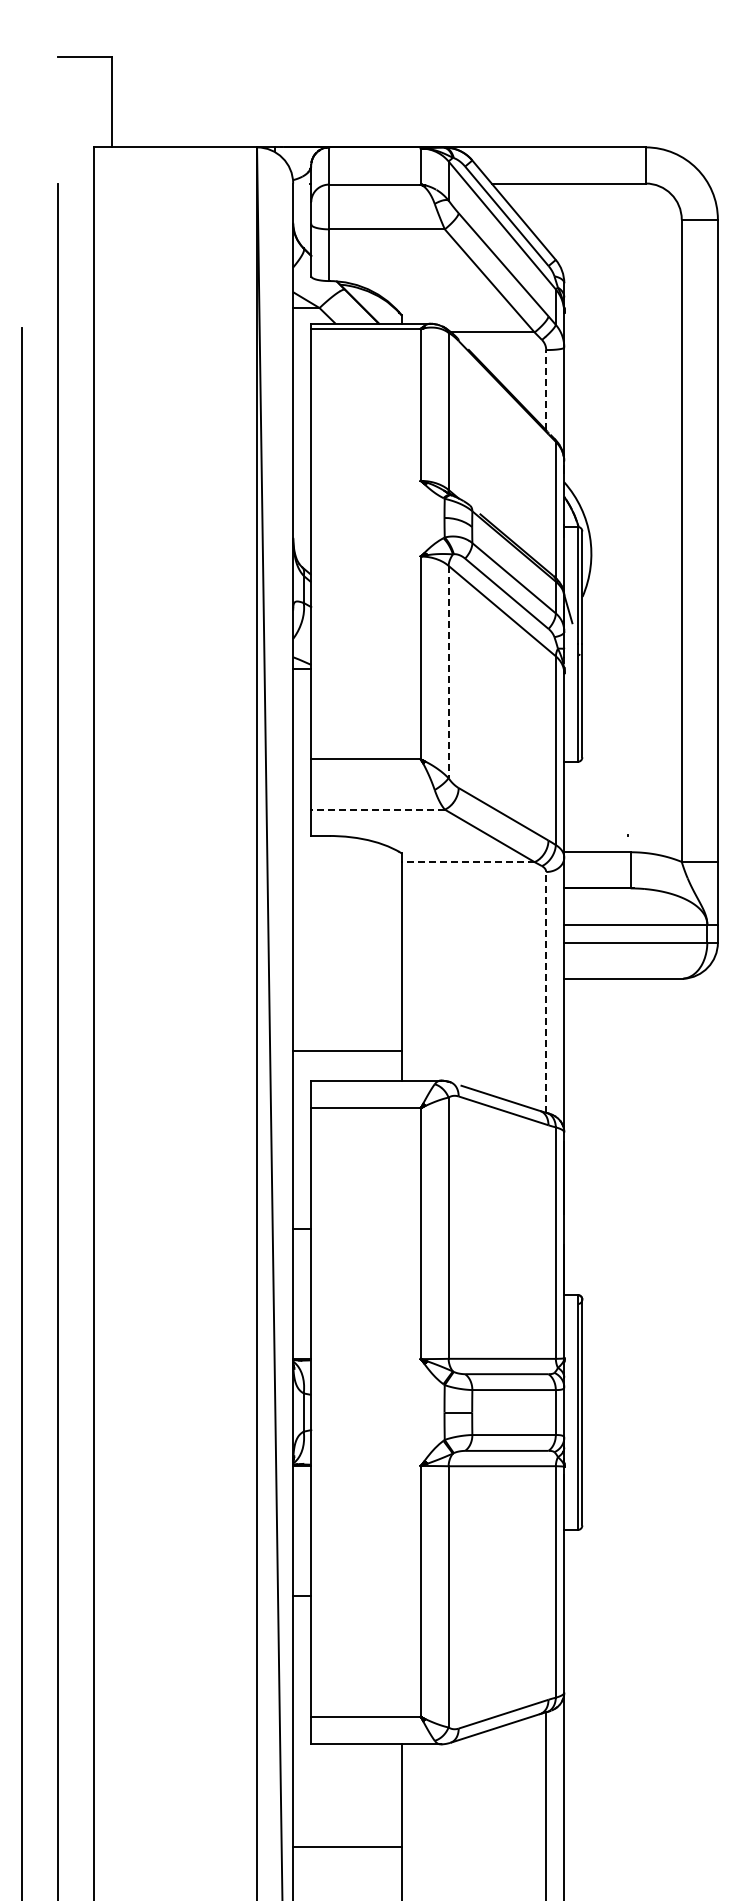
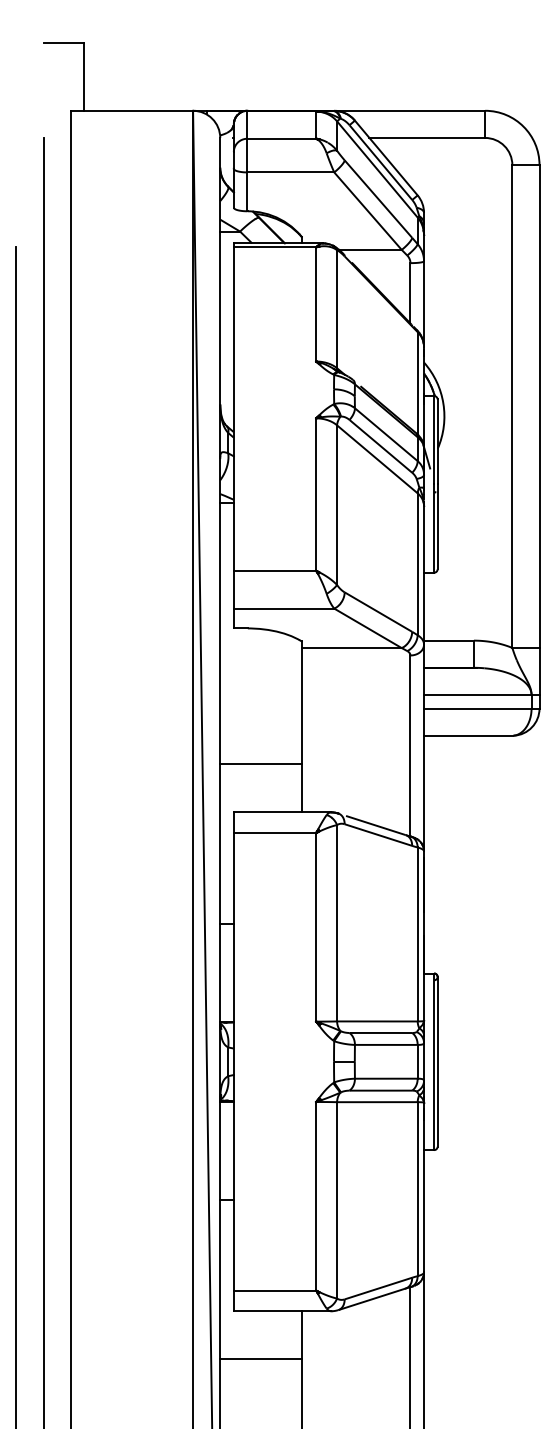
line: (546, 389) -> (410, 292), dashed -> solid
line: (448, 672) -> (337, 505), dashed -> solid
line: (378, 809) -> (284, 608), dashed -> solid
line: (468, 862) -> (352, 648), dashed -> solid
line: (546, 991) -> (410, 745), dashed -> solid
line: (347, 1050) -> (261, 764), moved
line: (347, 1847) -> (261, 1359), moved

